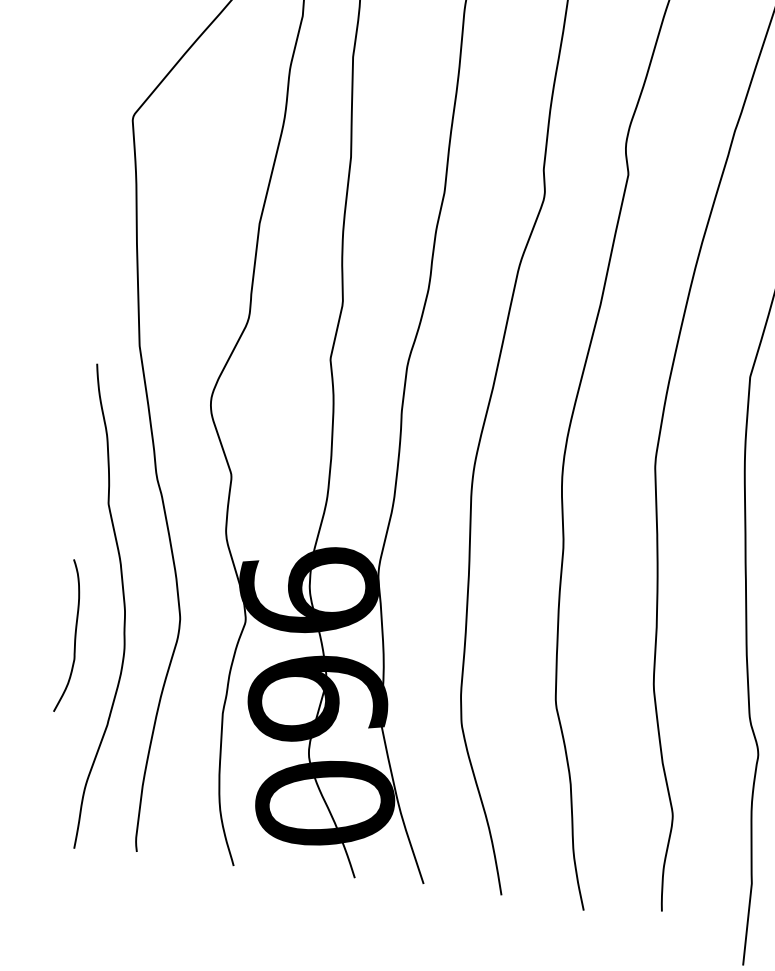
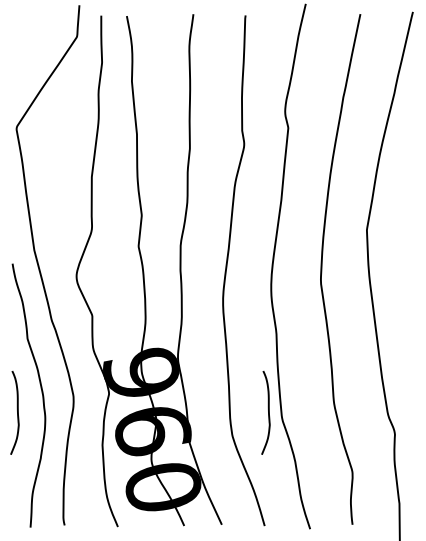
curve: (532, 689) -> (268, 412), added

